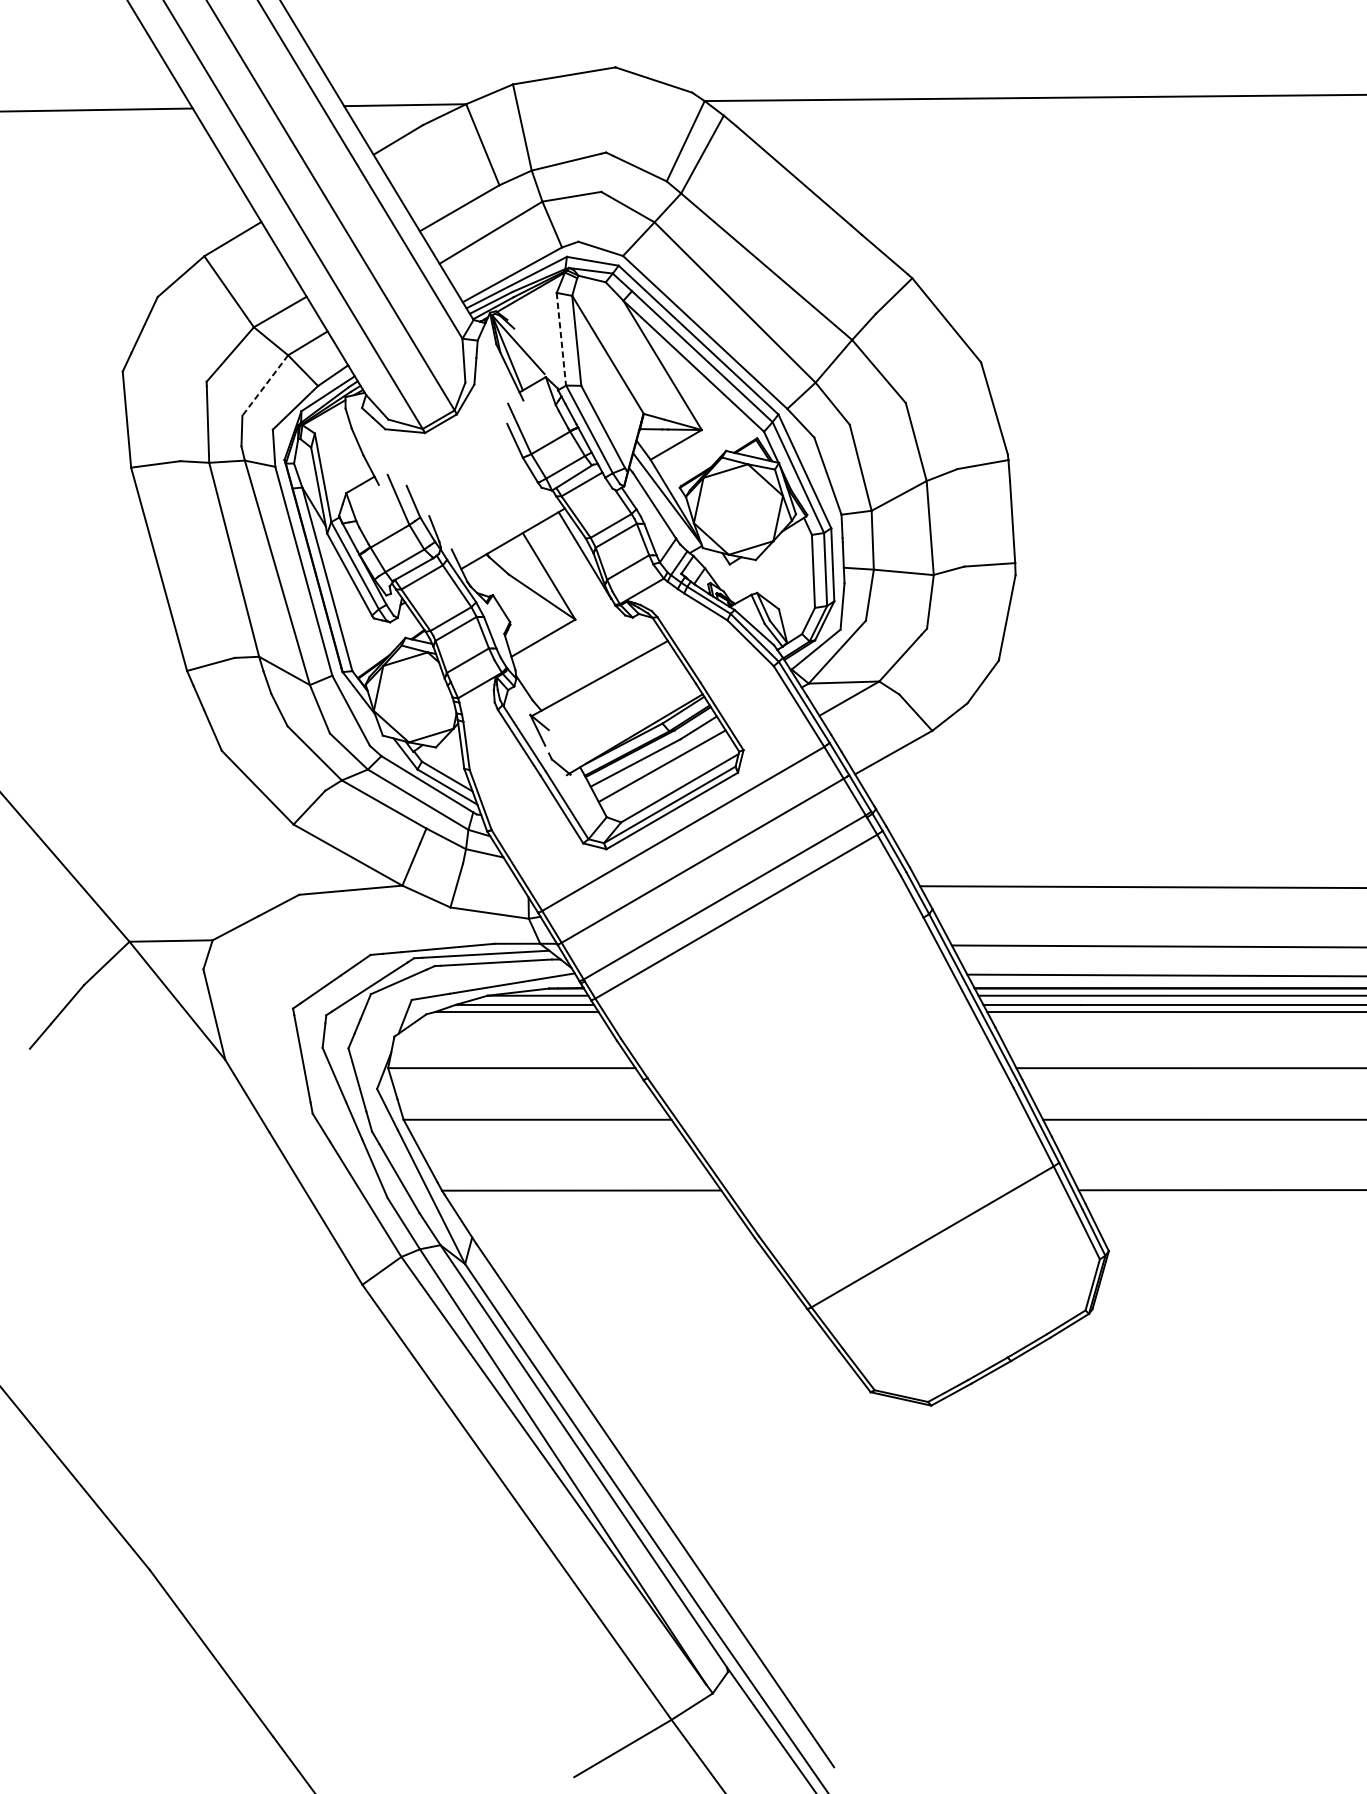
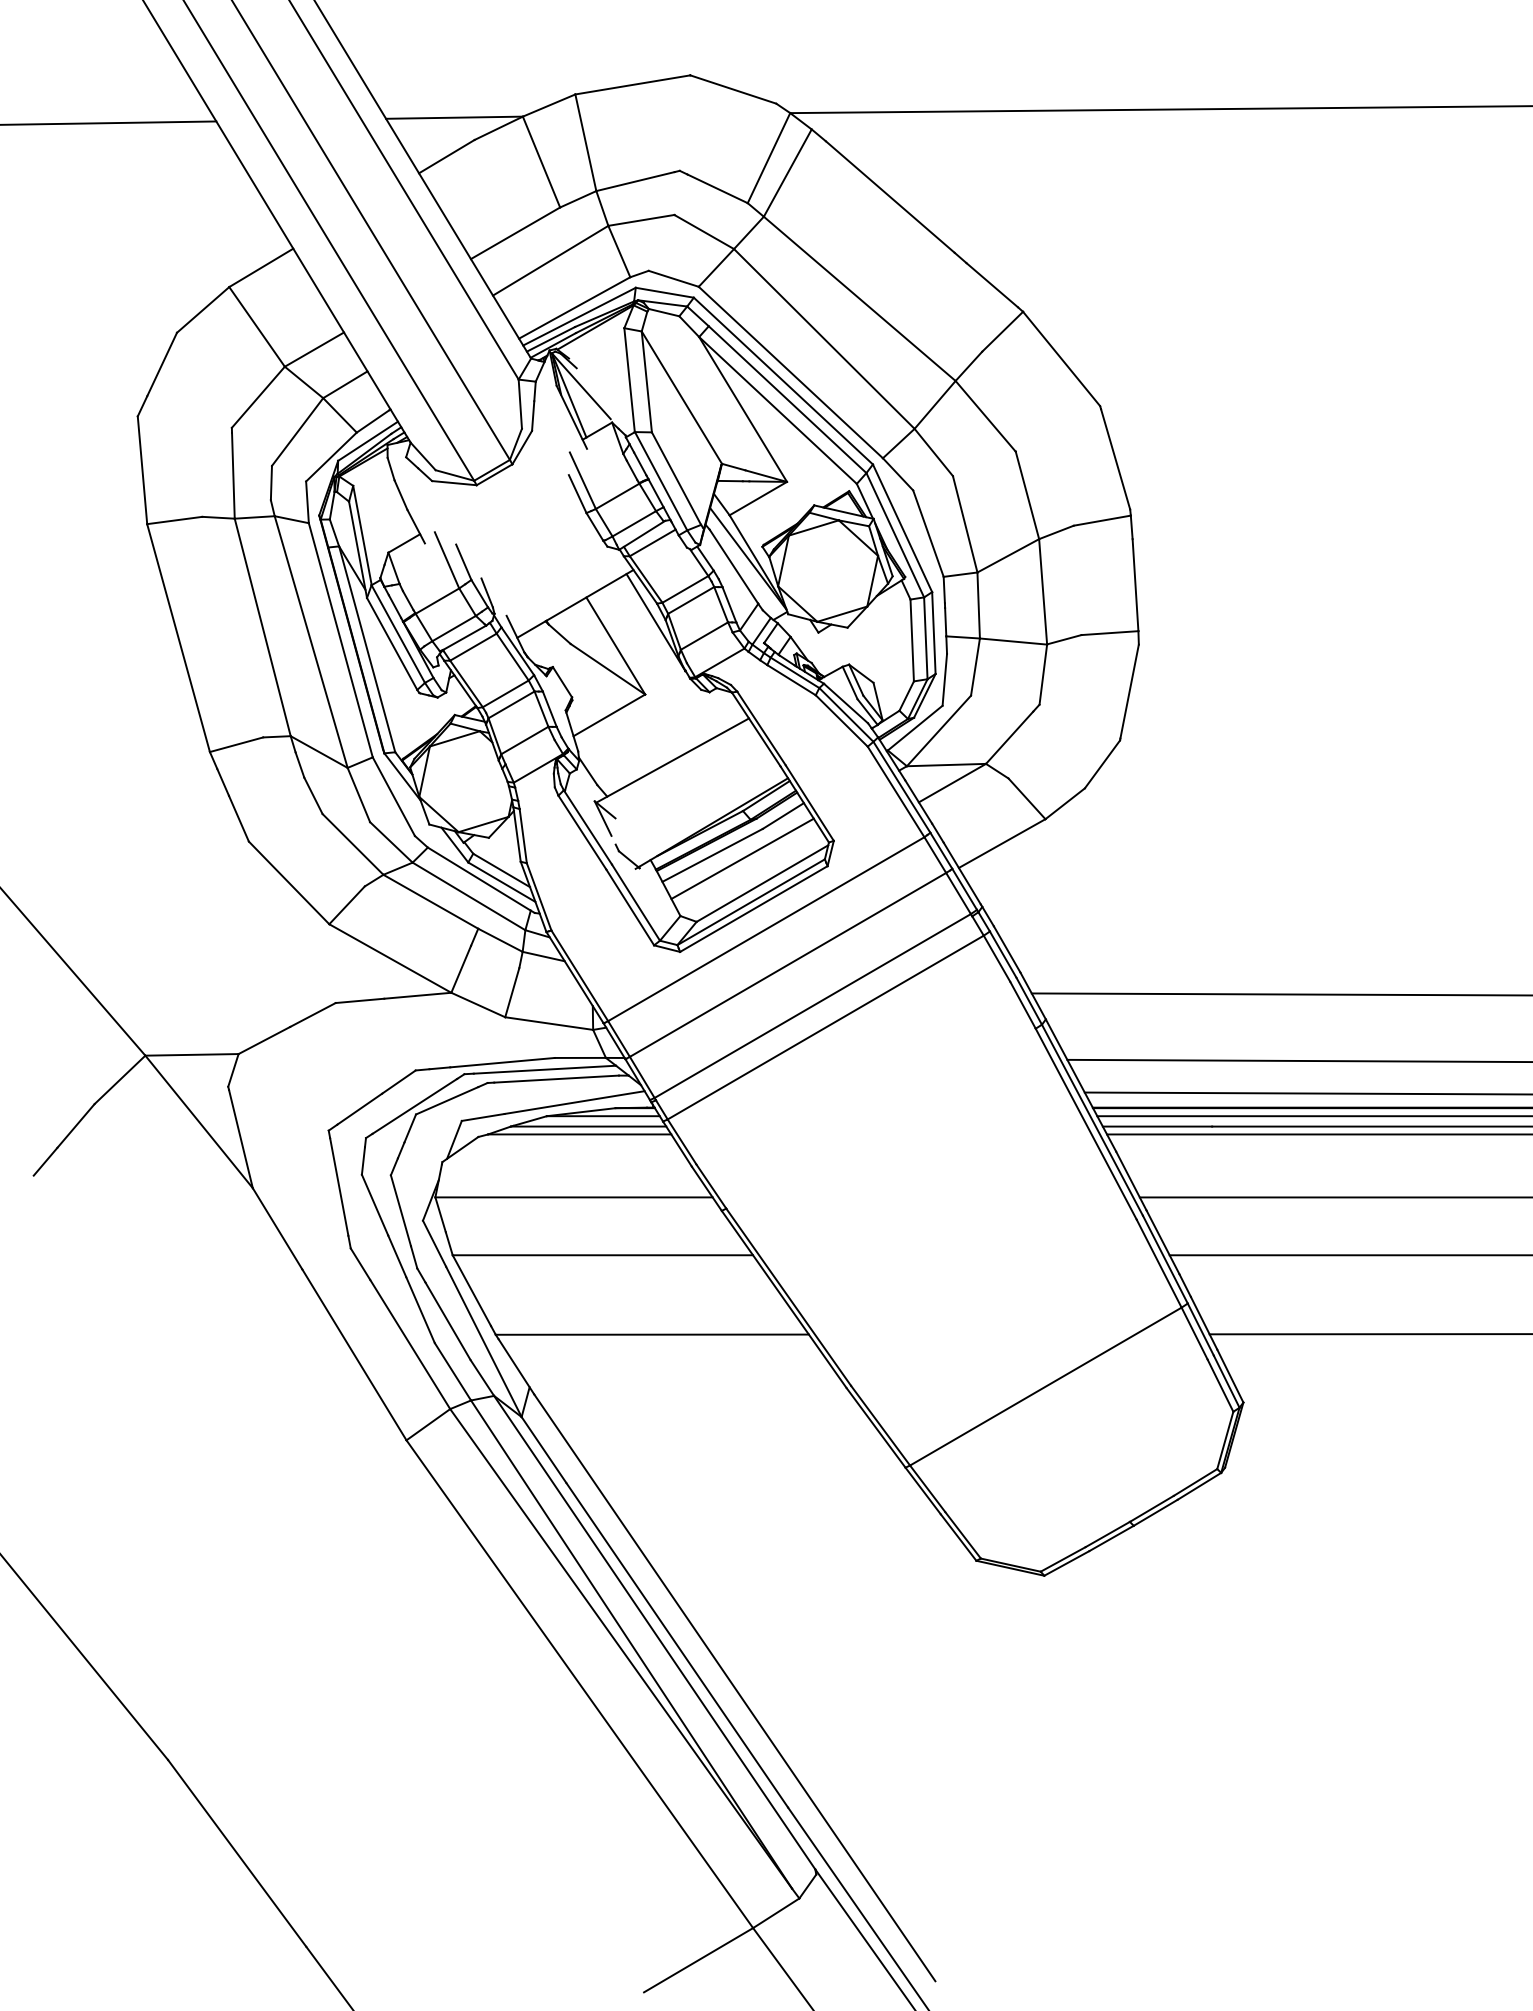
line: (561, 339) -> (629, 380), dashed -> solid
line: (265, 385) -> (297, 432), dashed -> solid

